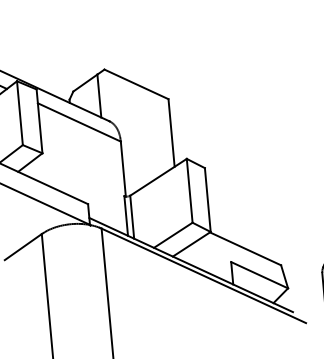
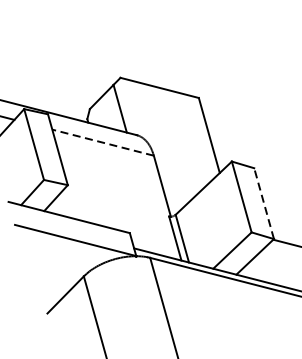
line: (79, 122) -> (103, 142), solid -> dashed
line: (207, 199) -> (263, 203), solid -> dashed

